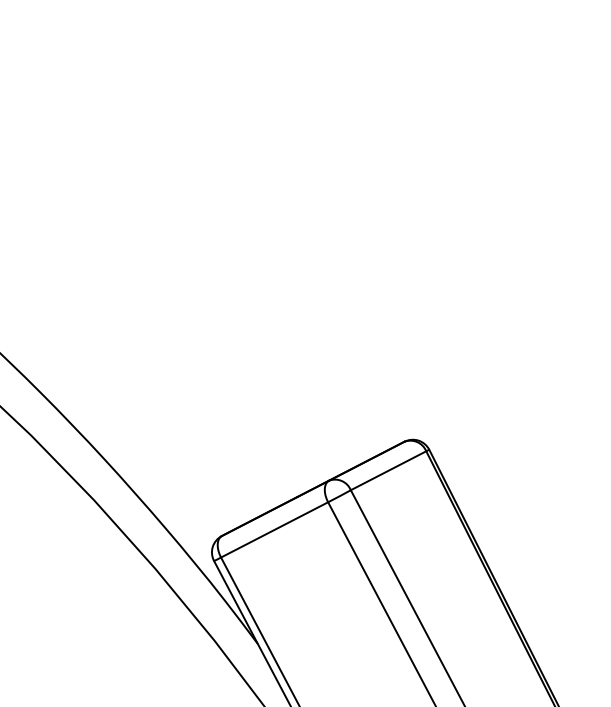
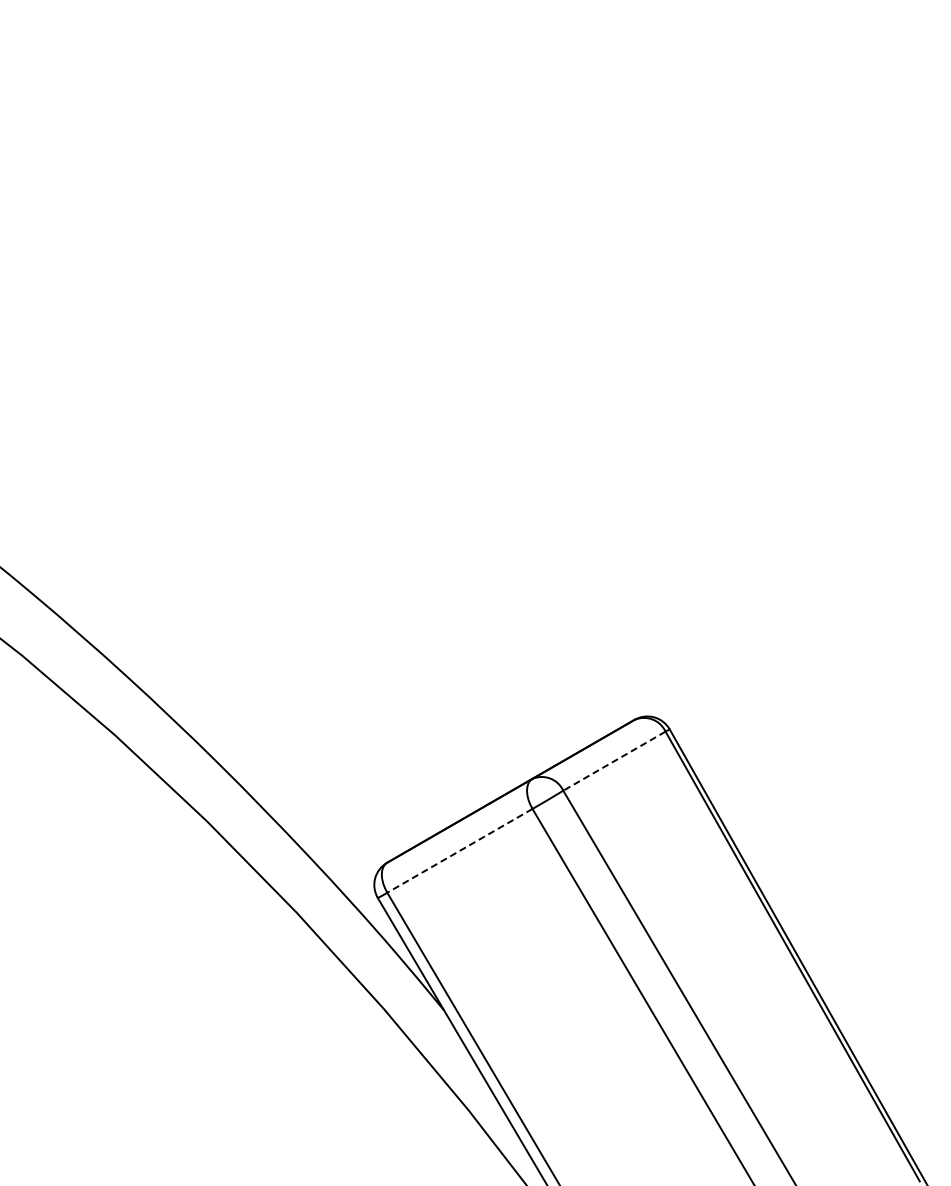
line: (388, 470) -> (614, 761), solid -> dashed
line: (274, 529) -> (459, 850), solid -> dashed

